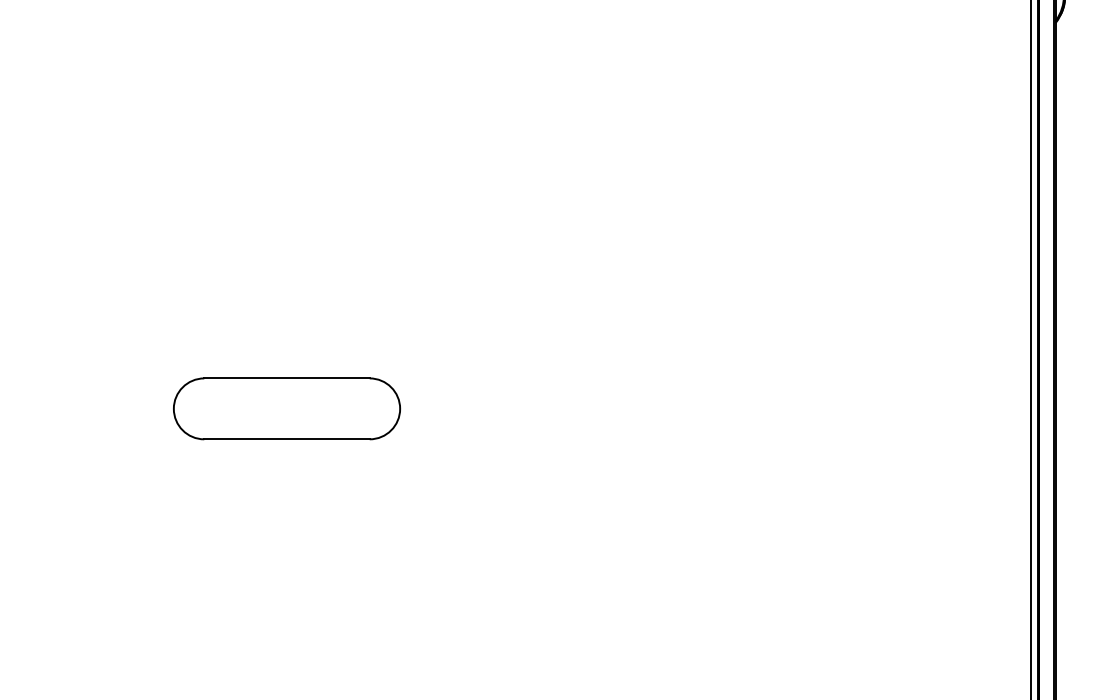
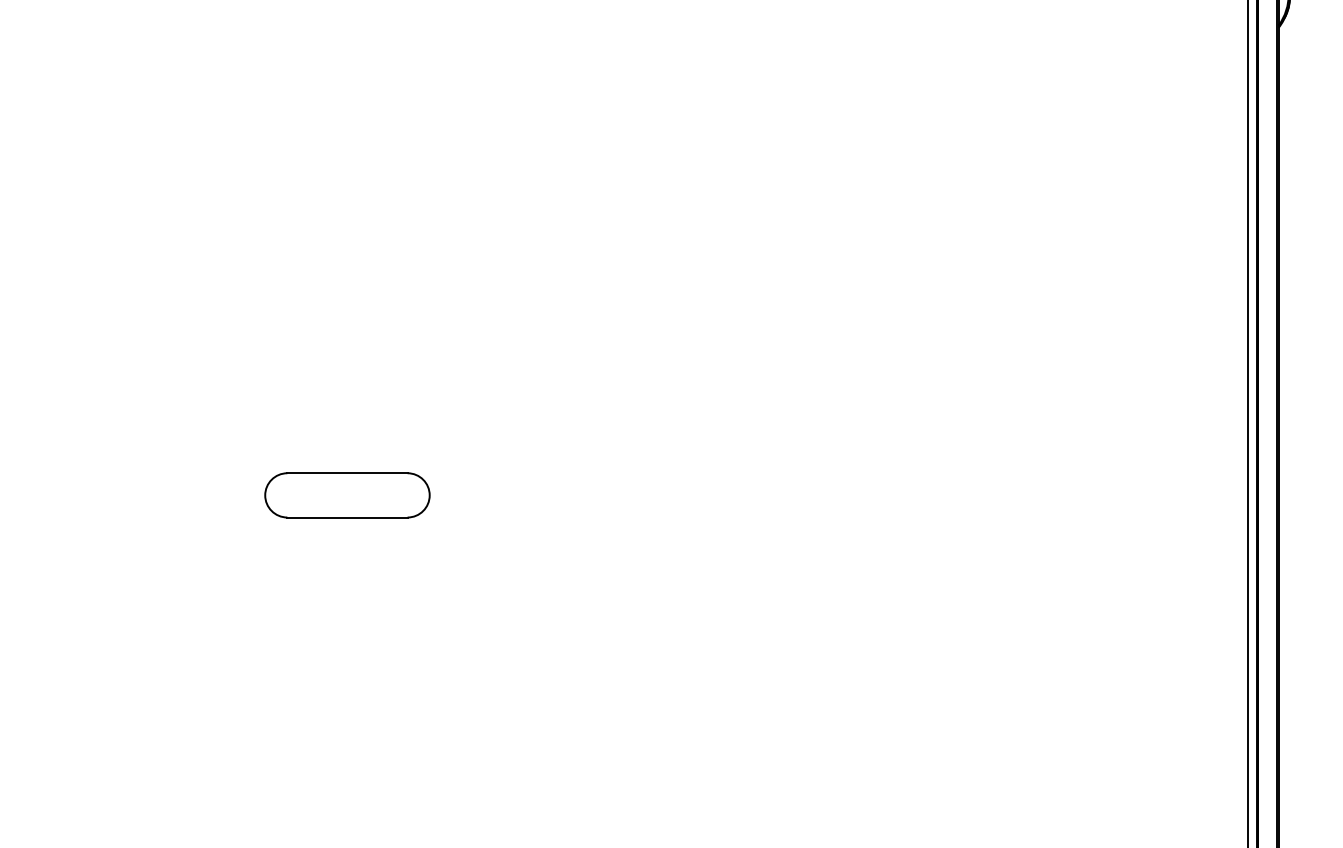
part: (287, 409) -> (347, 495), size x0.6

